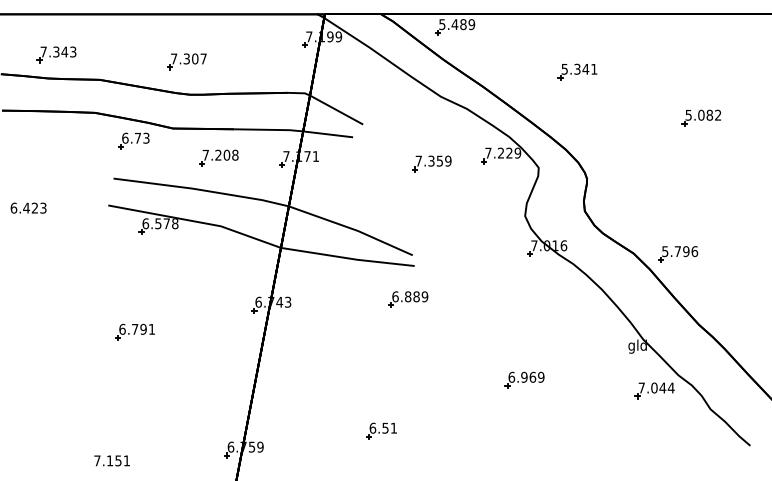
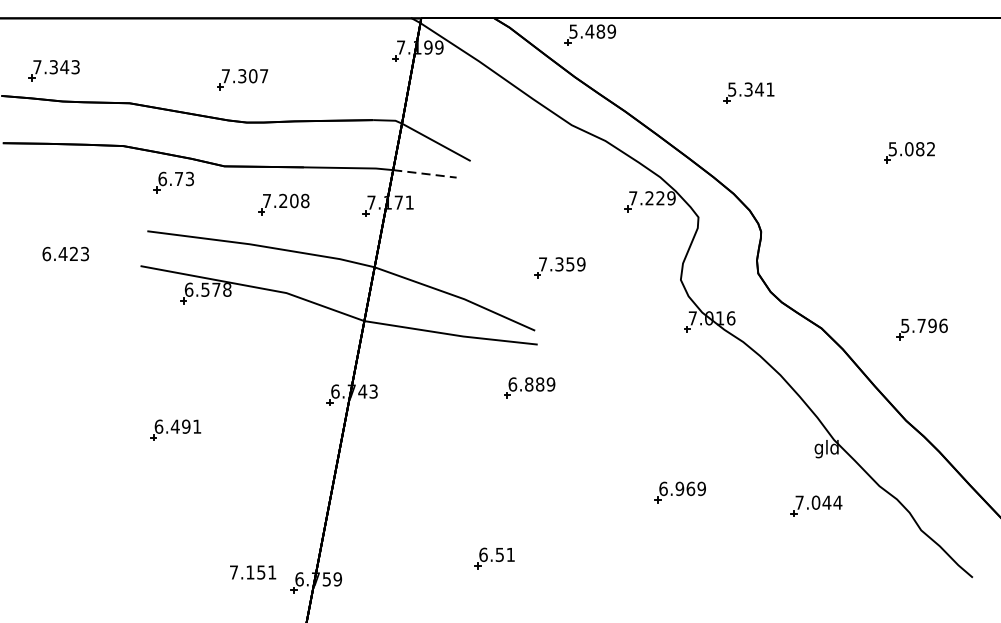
part: (56, 54) -> (53, 70), moved
line: (327, 134) -> (424, 174), solid -> dashed
part: (431, 163) -> (559, 267), moved
text: (28, 207) -> (65, 253), moved
part: (678, 254) -> (922, 329), moved
text: (134, 329) -> (174, 426), 6.791 -> 6.491
part: (654, 390) -> (816, 505), moved
text: (111, 460) -> (252, 572), moved

